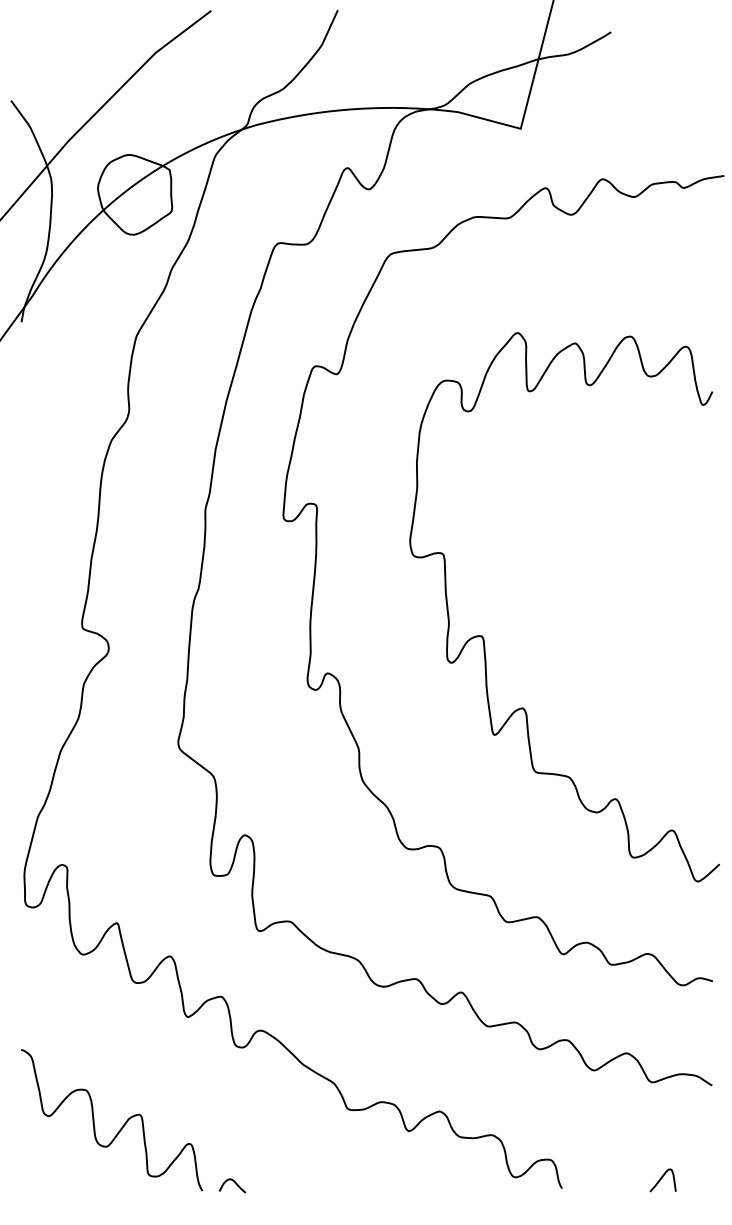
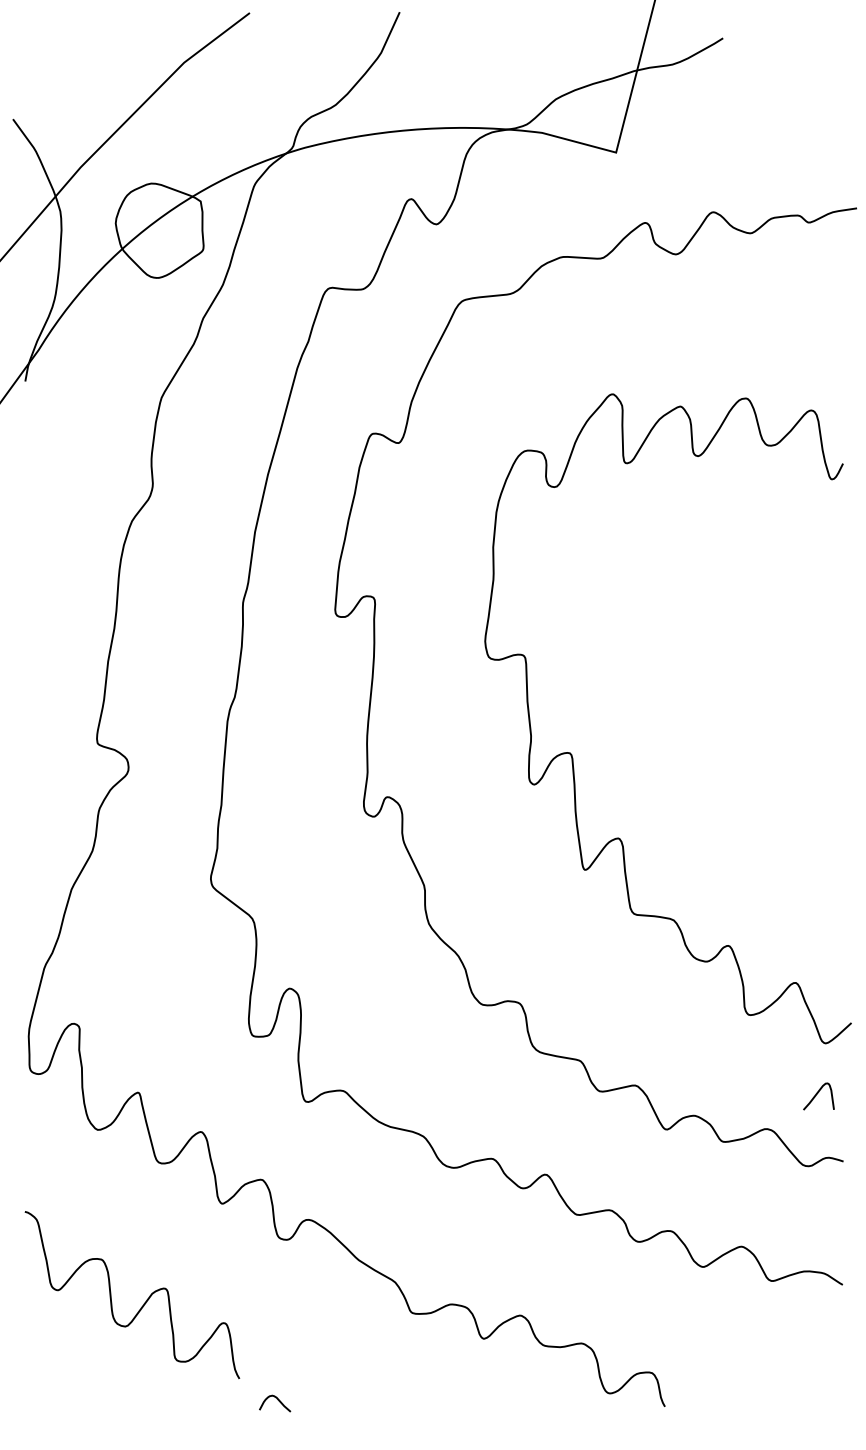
curve: (122, 1125) -> (144, 1301), moved
curve: (661, 1179) -> (817, 1095), moved

